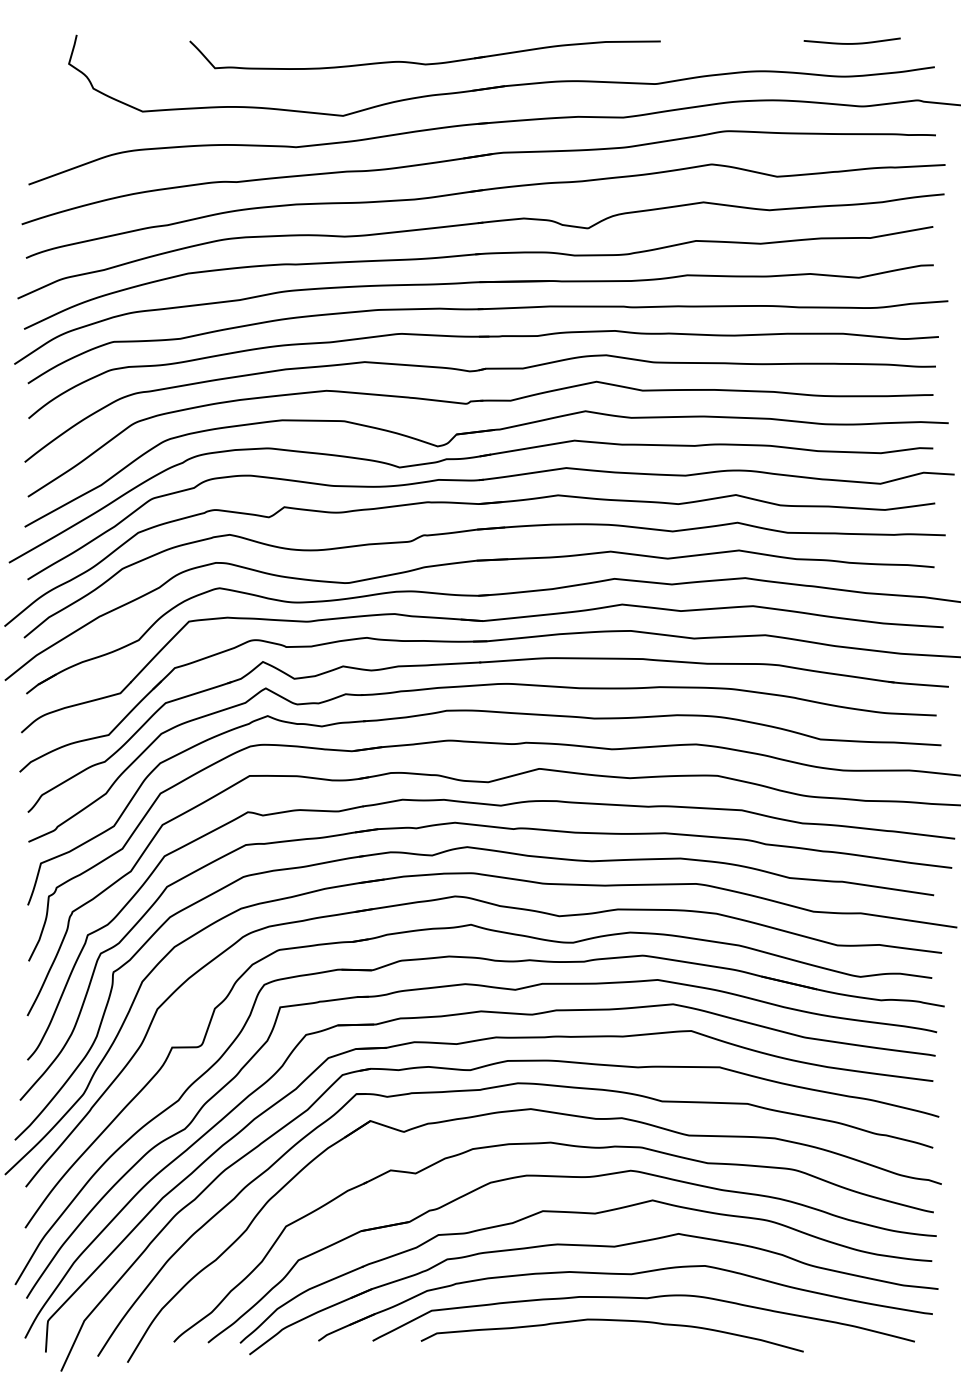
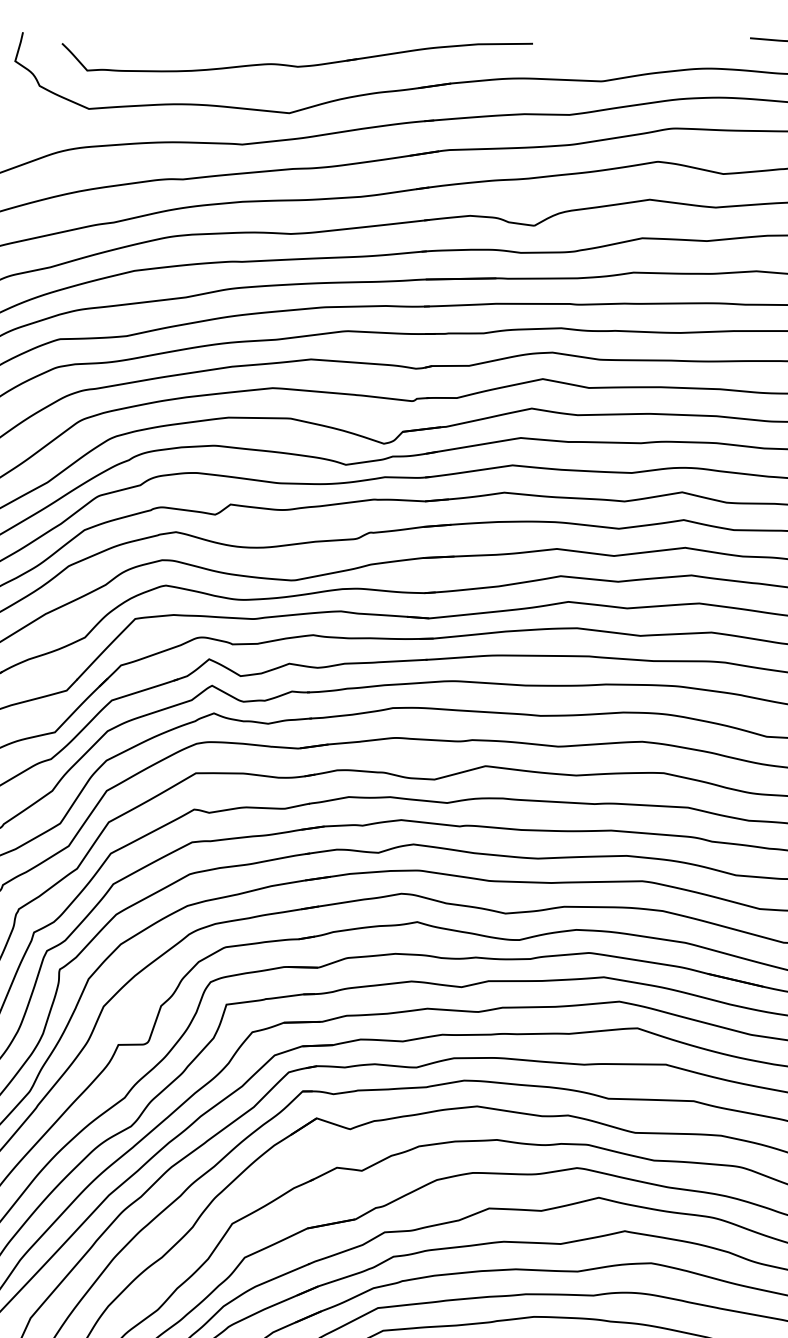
part: (420, 62) -> (292, 64), moved

